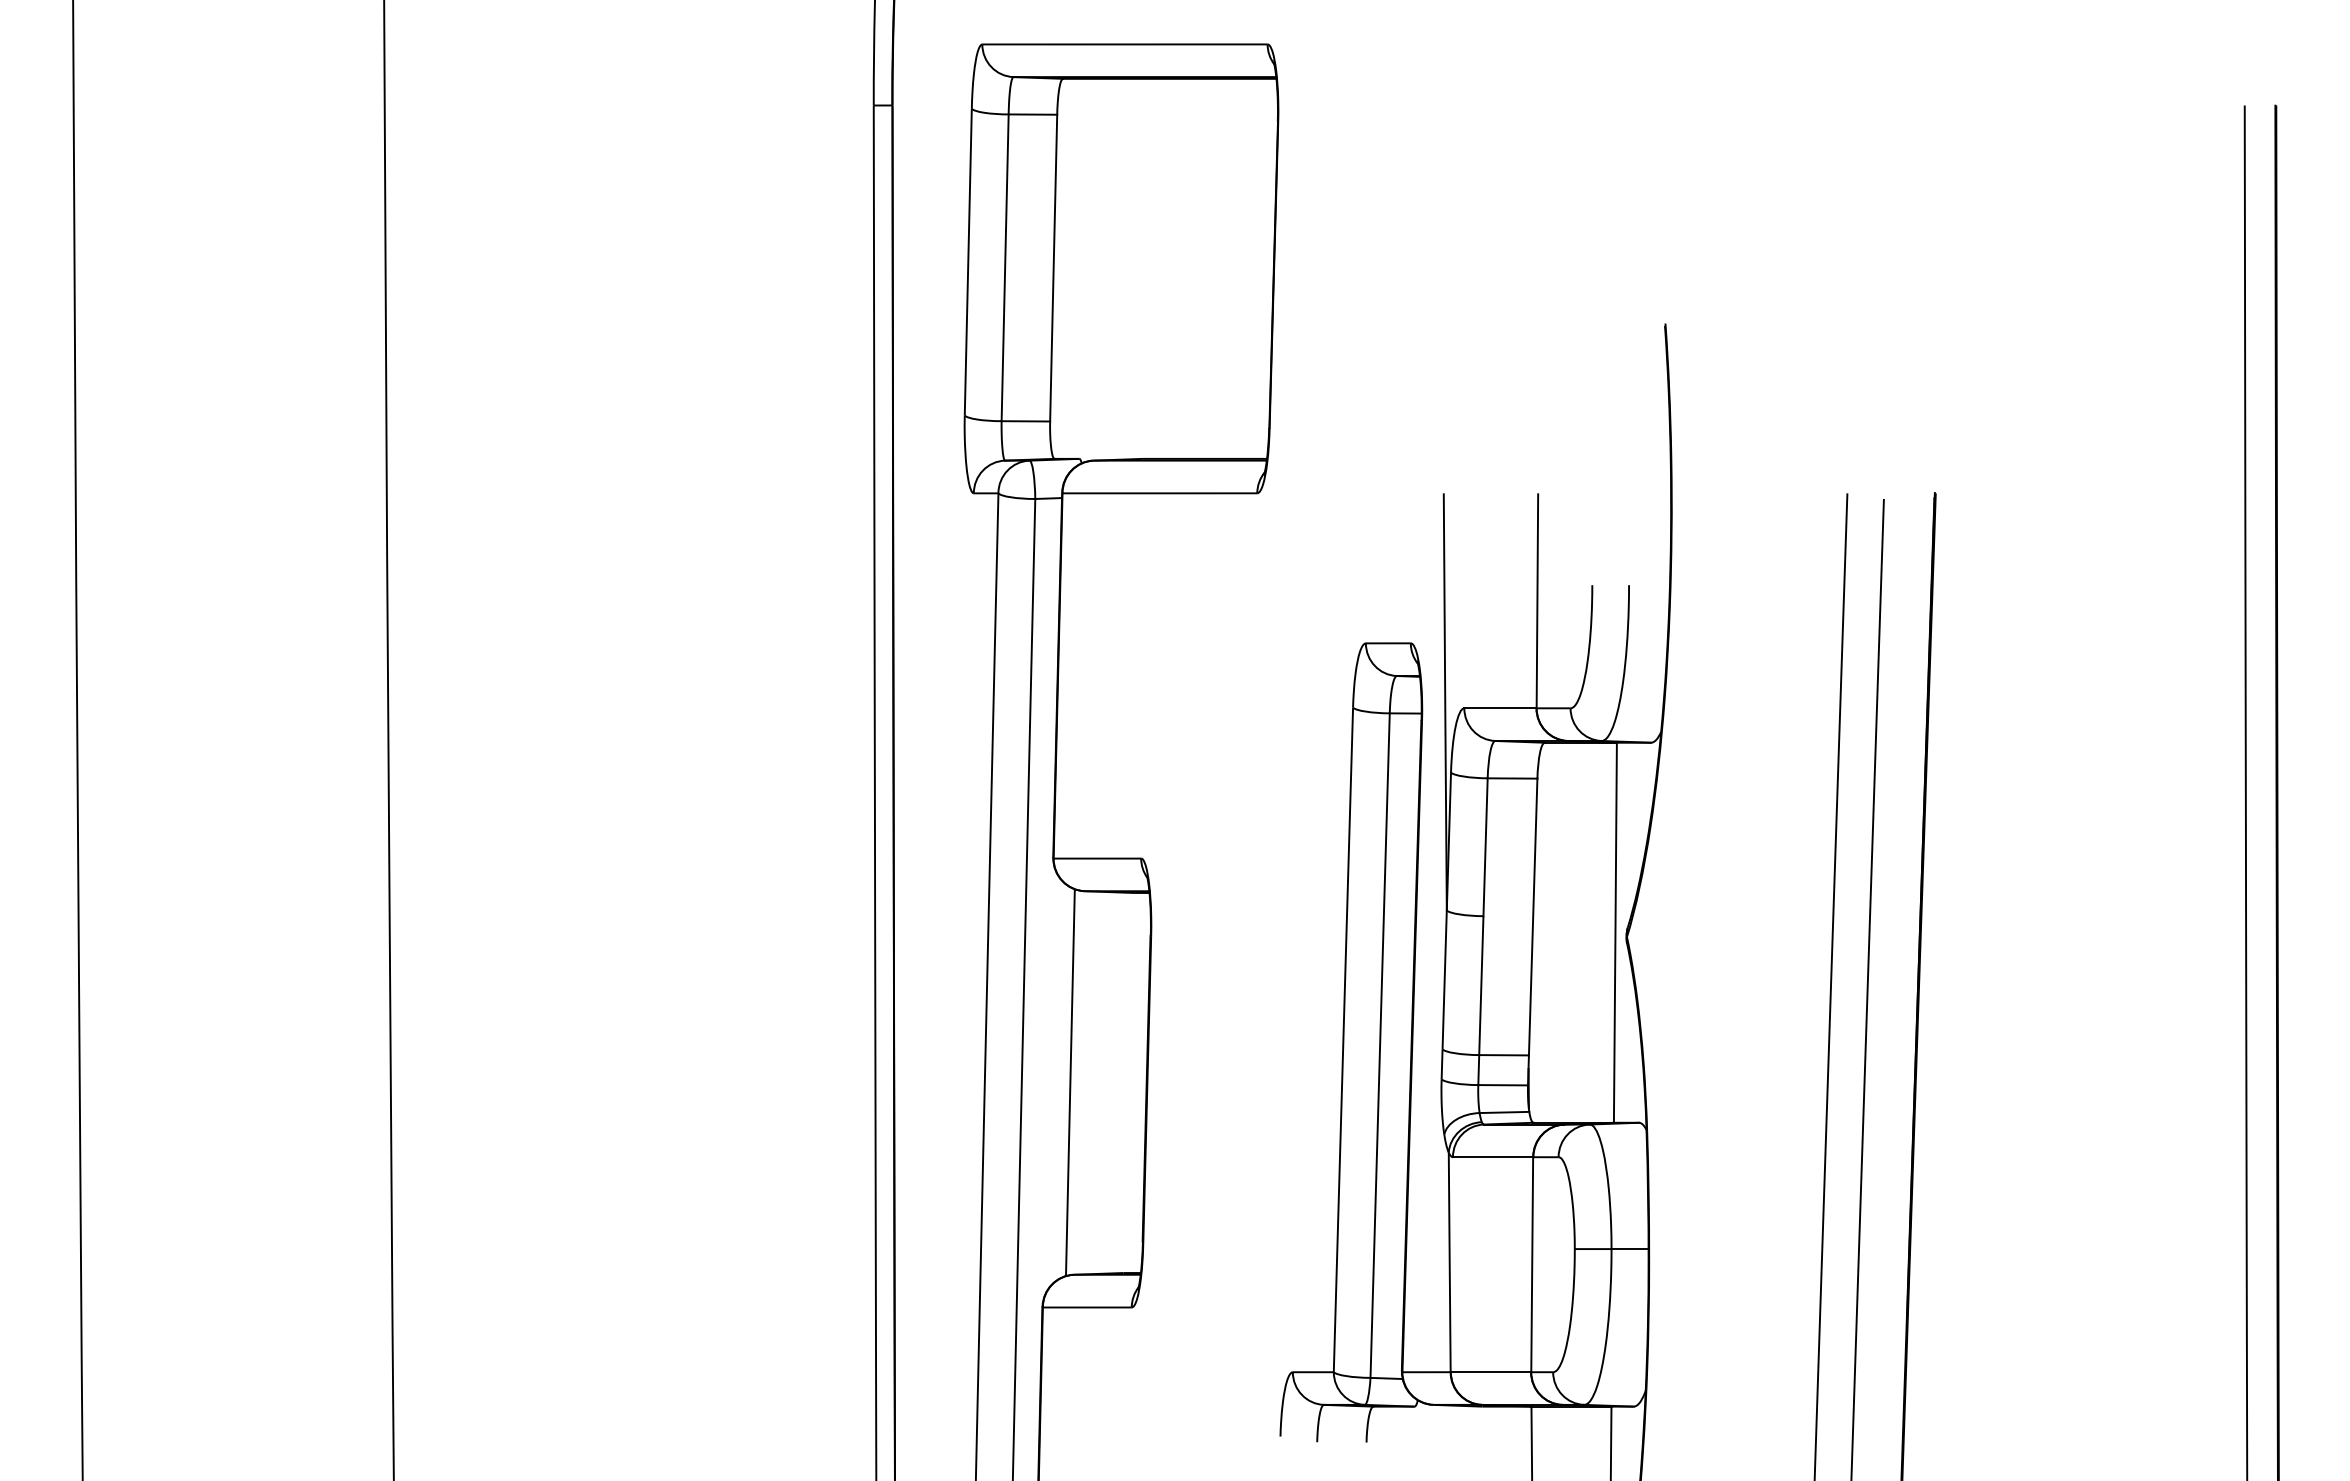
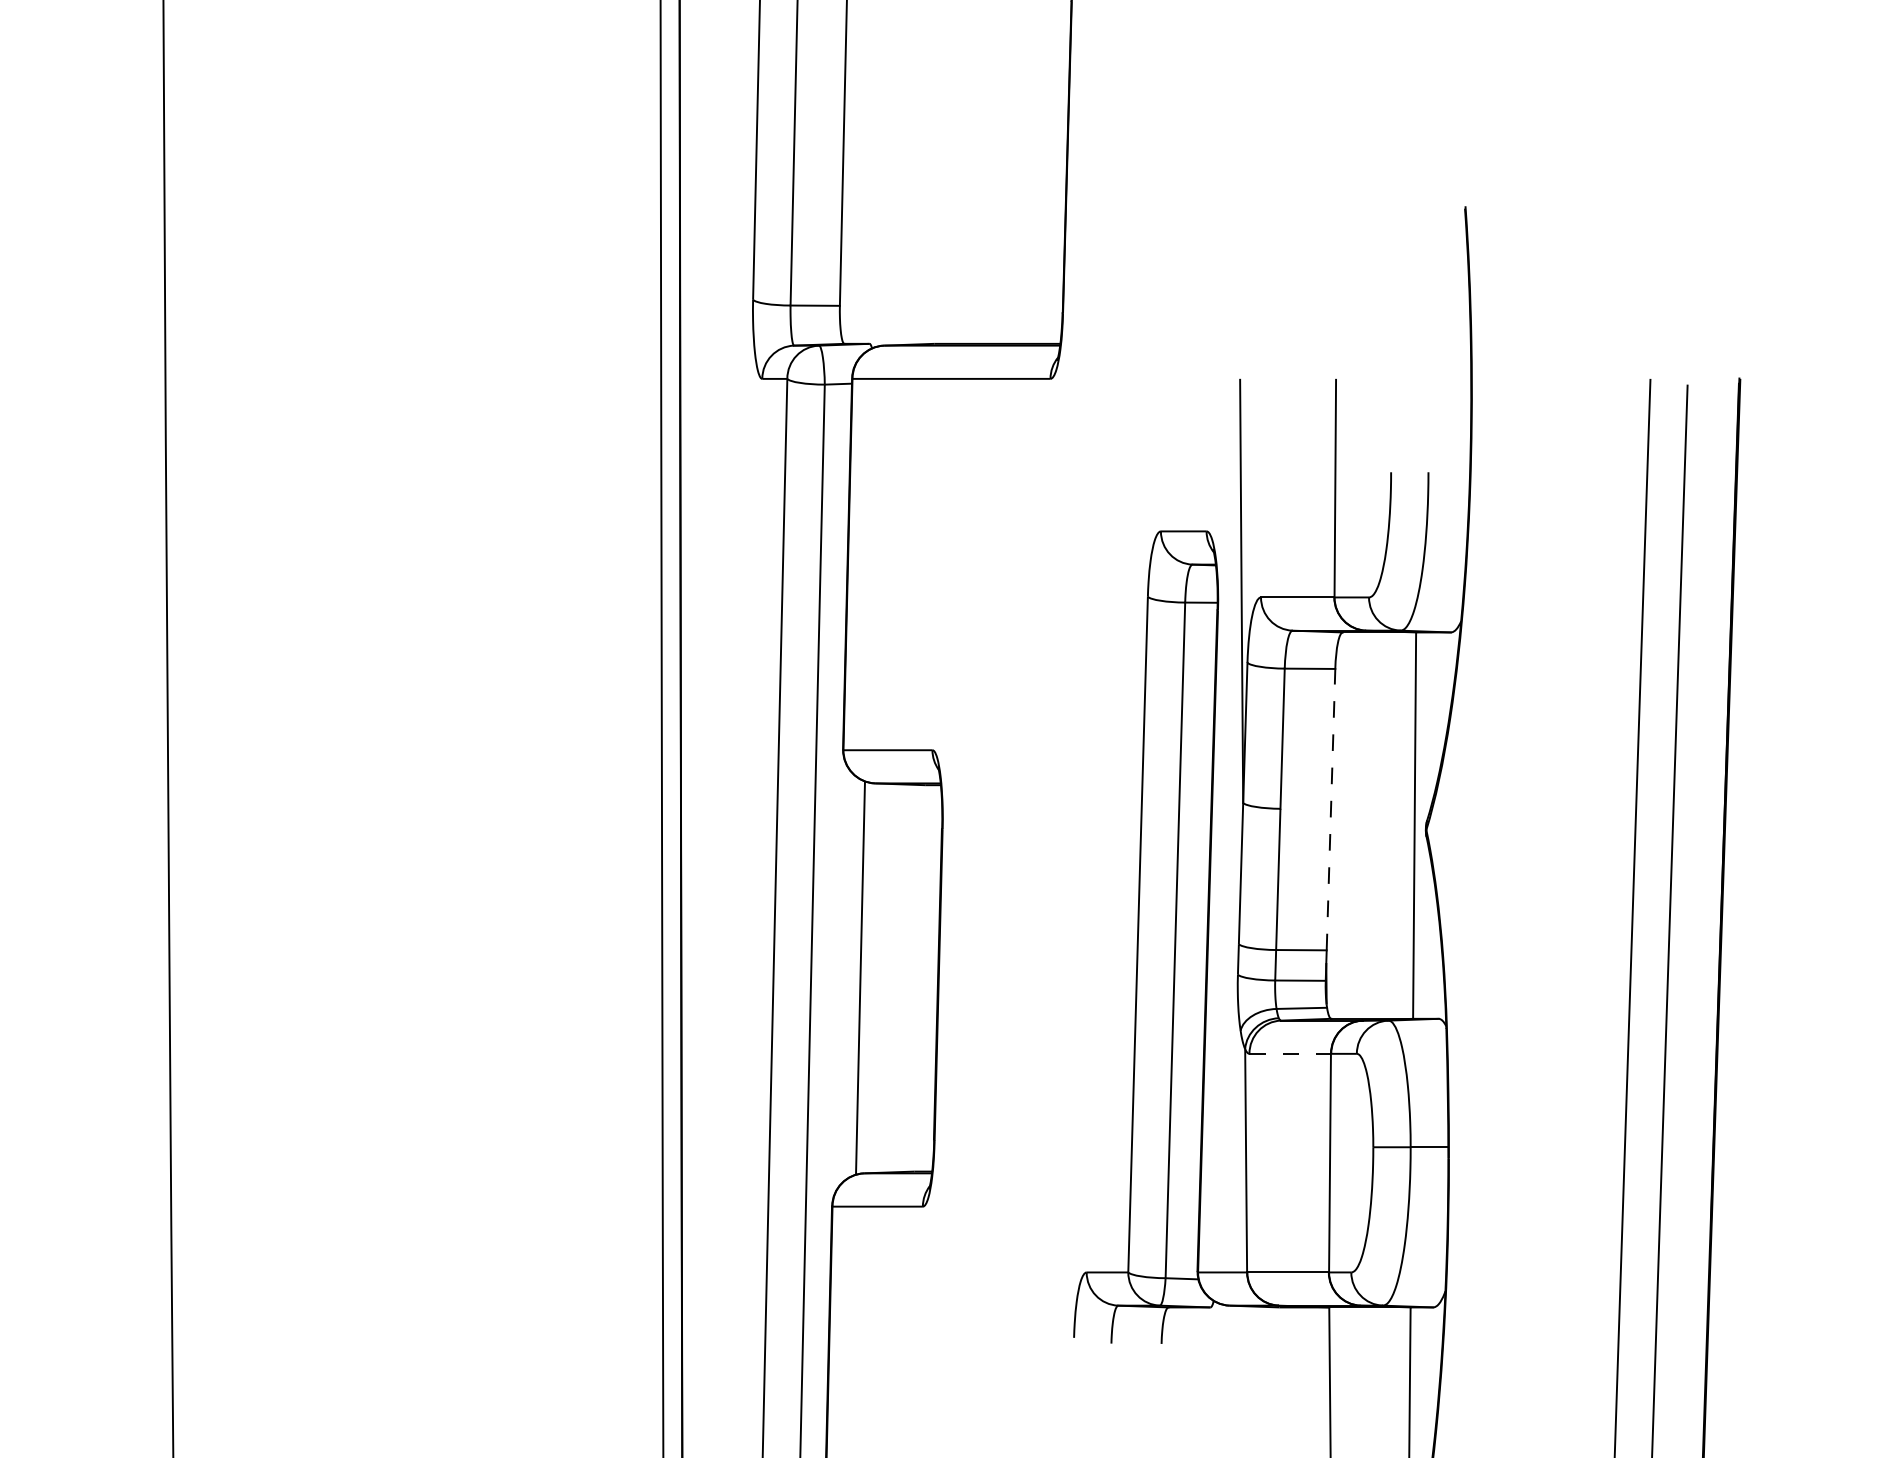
line: (1533, 916) -> (1331, 809), solid -> dashed
line: (1493, 1157) -> (1290, 1054), solid -> dashed

